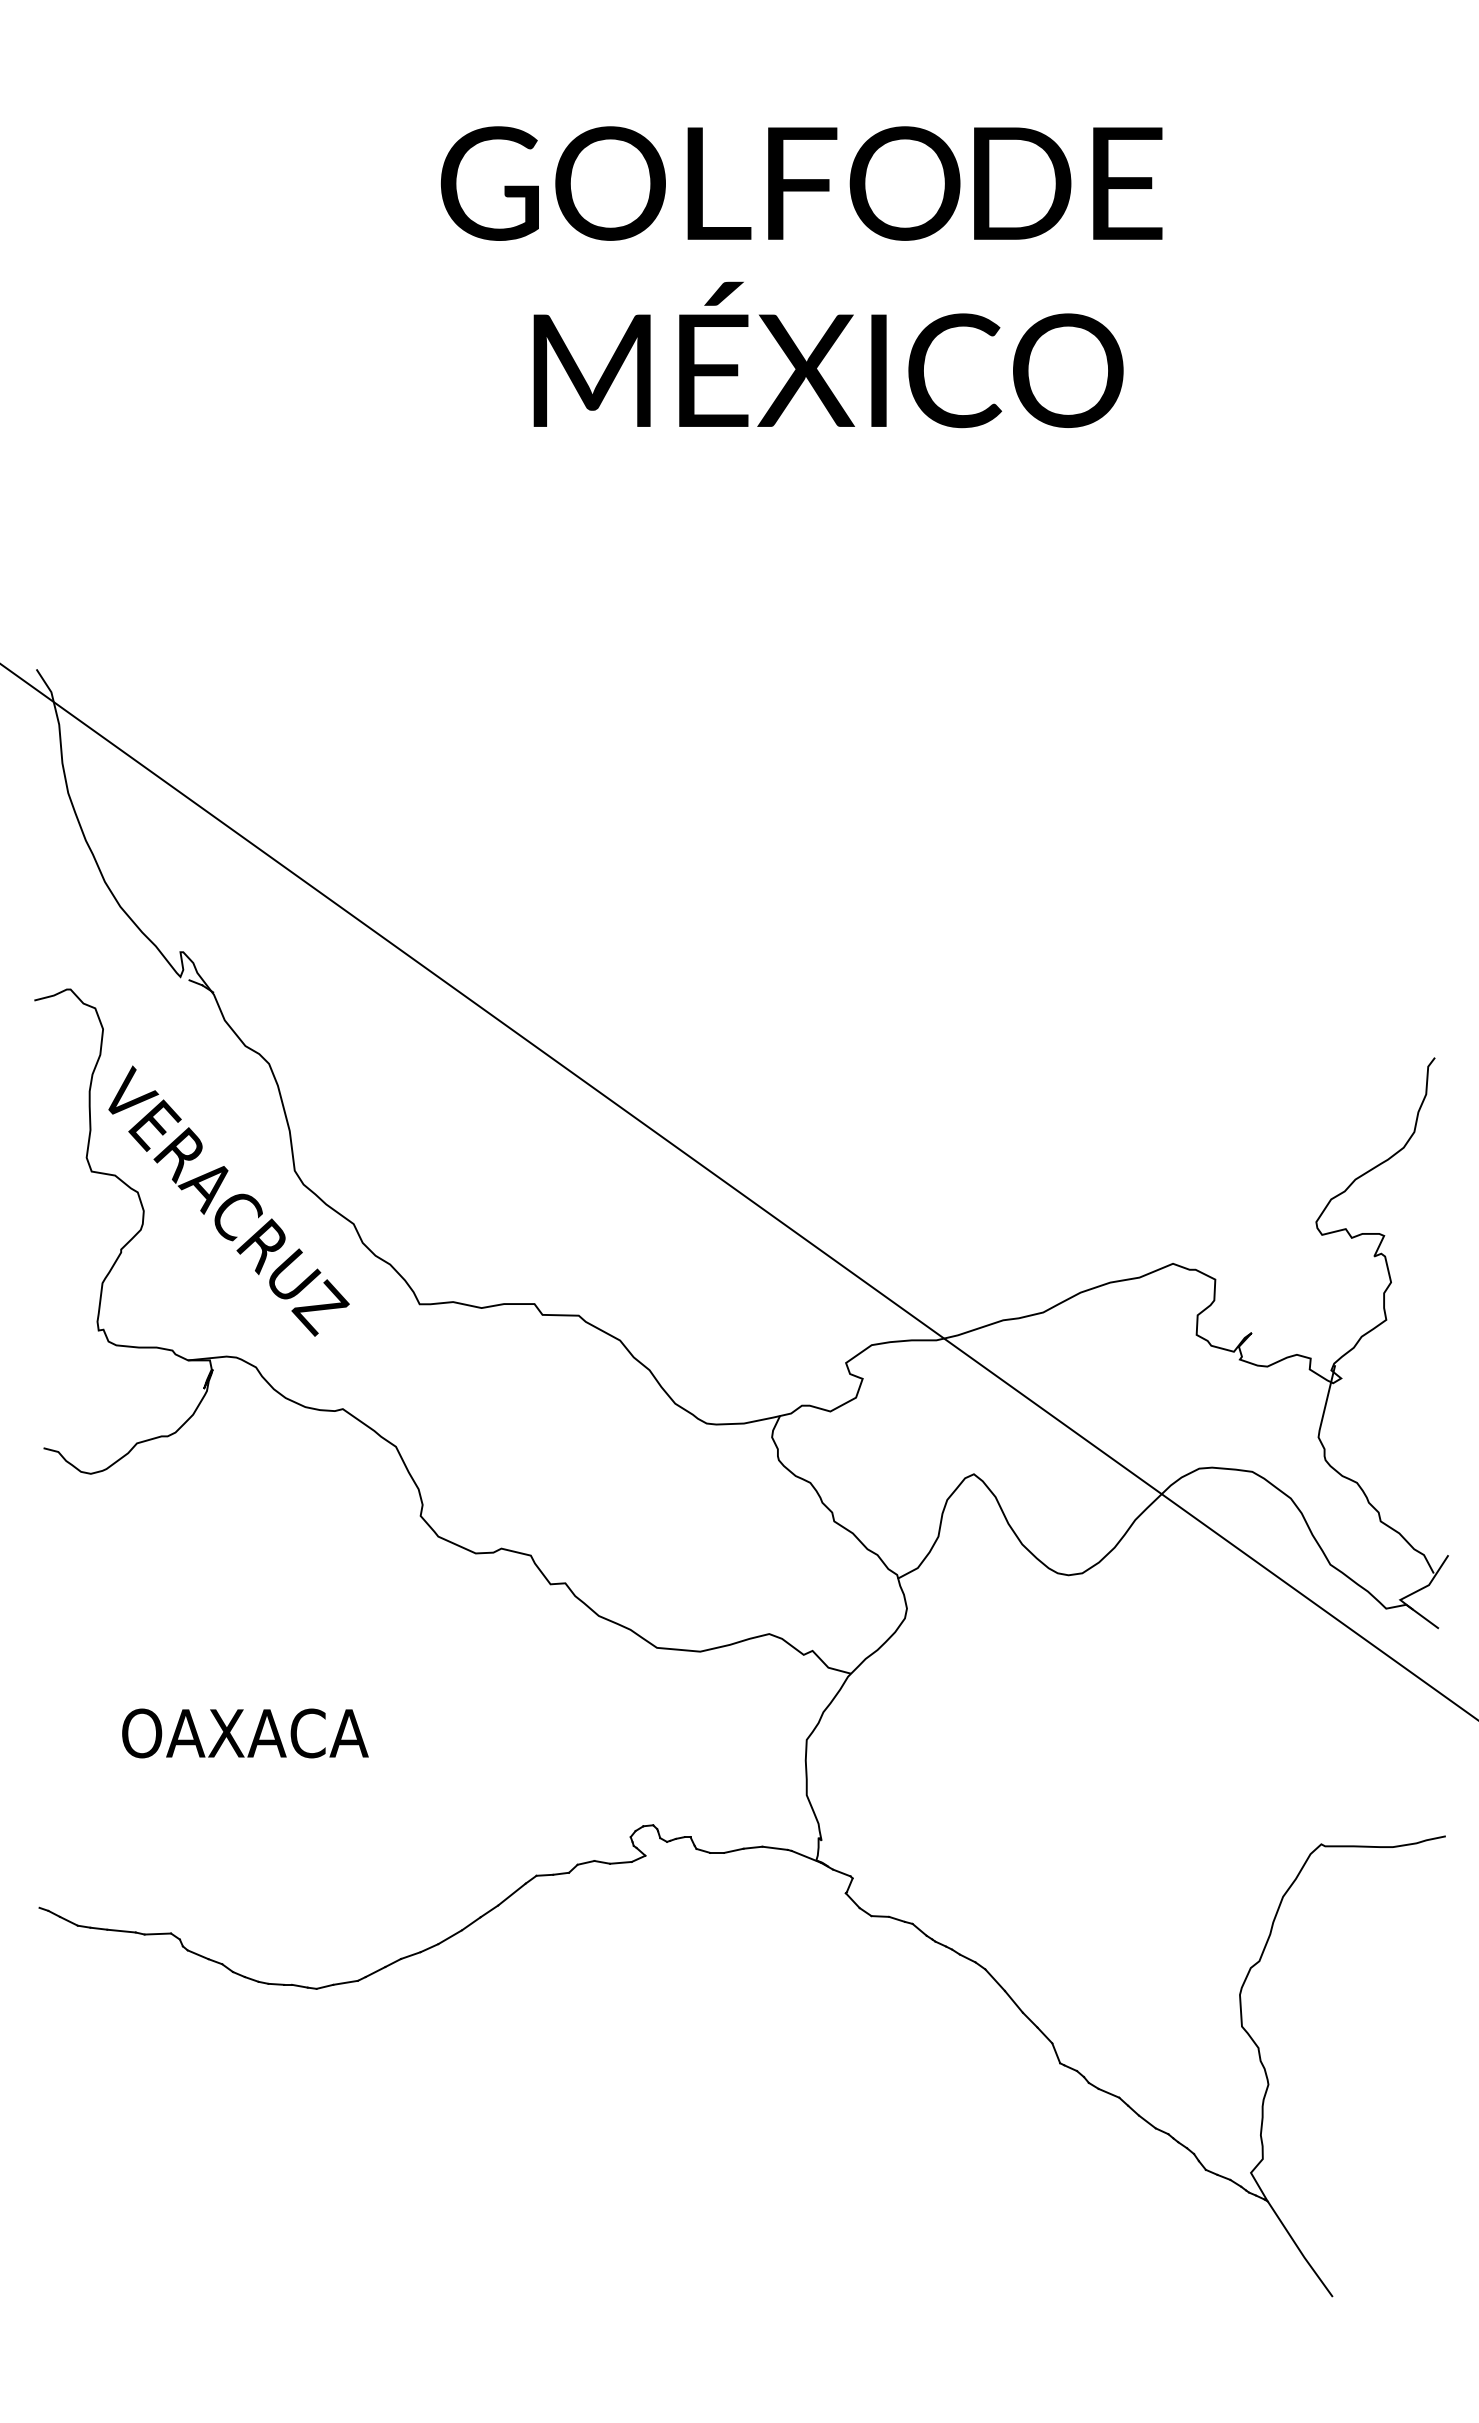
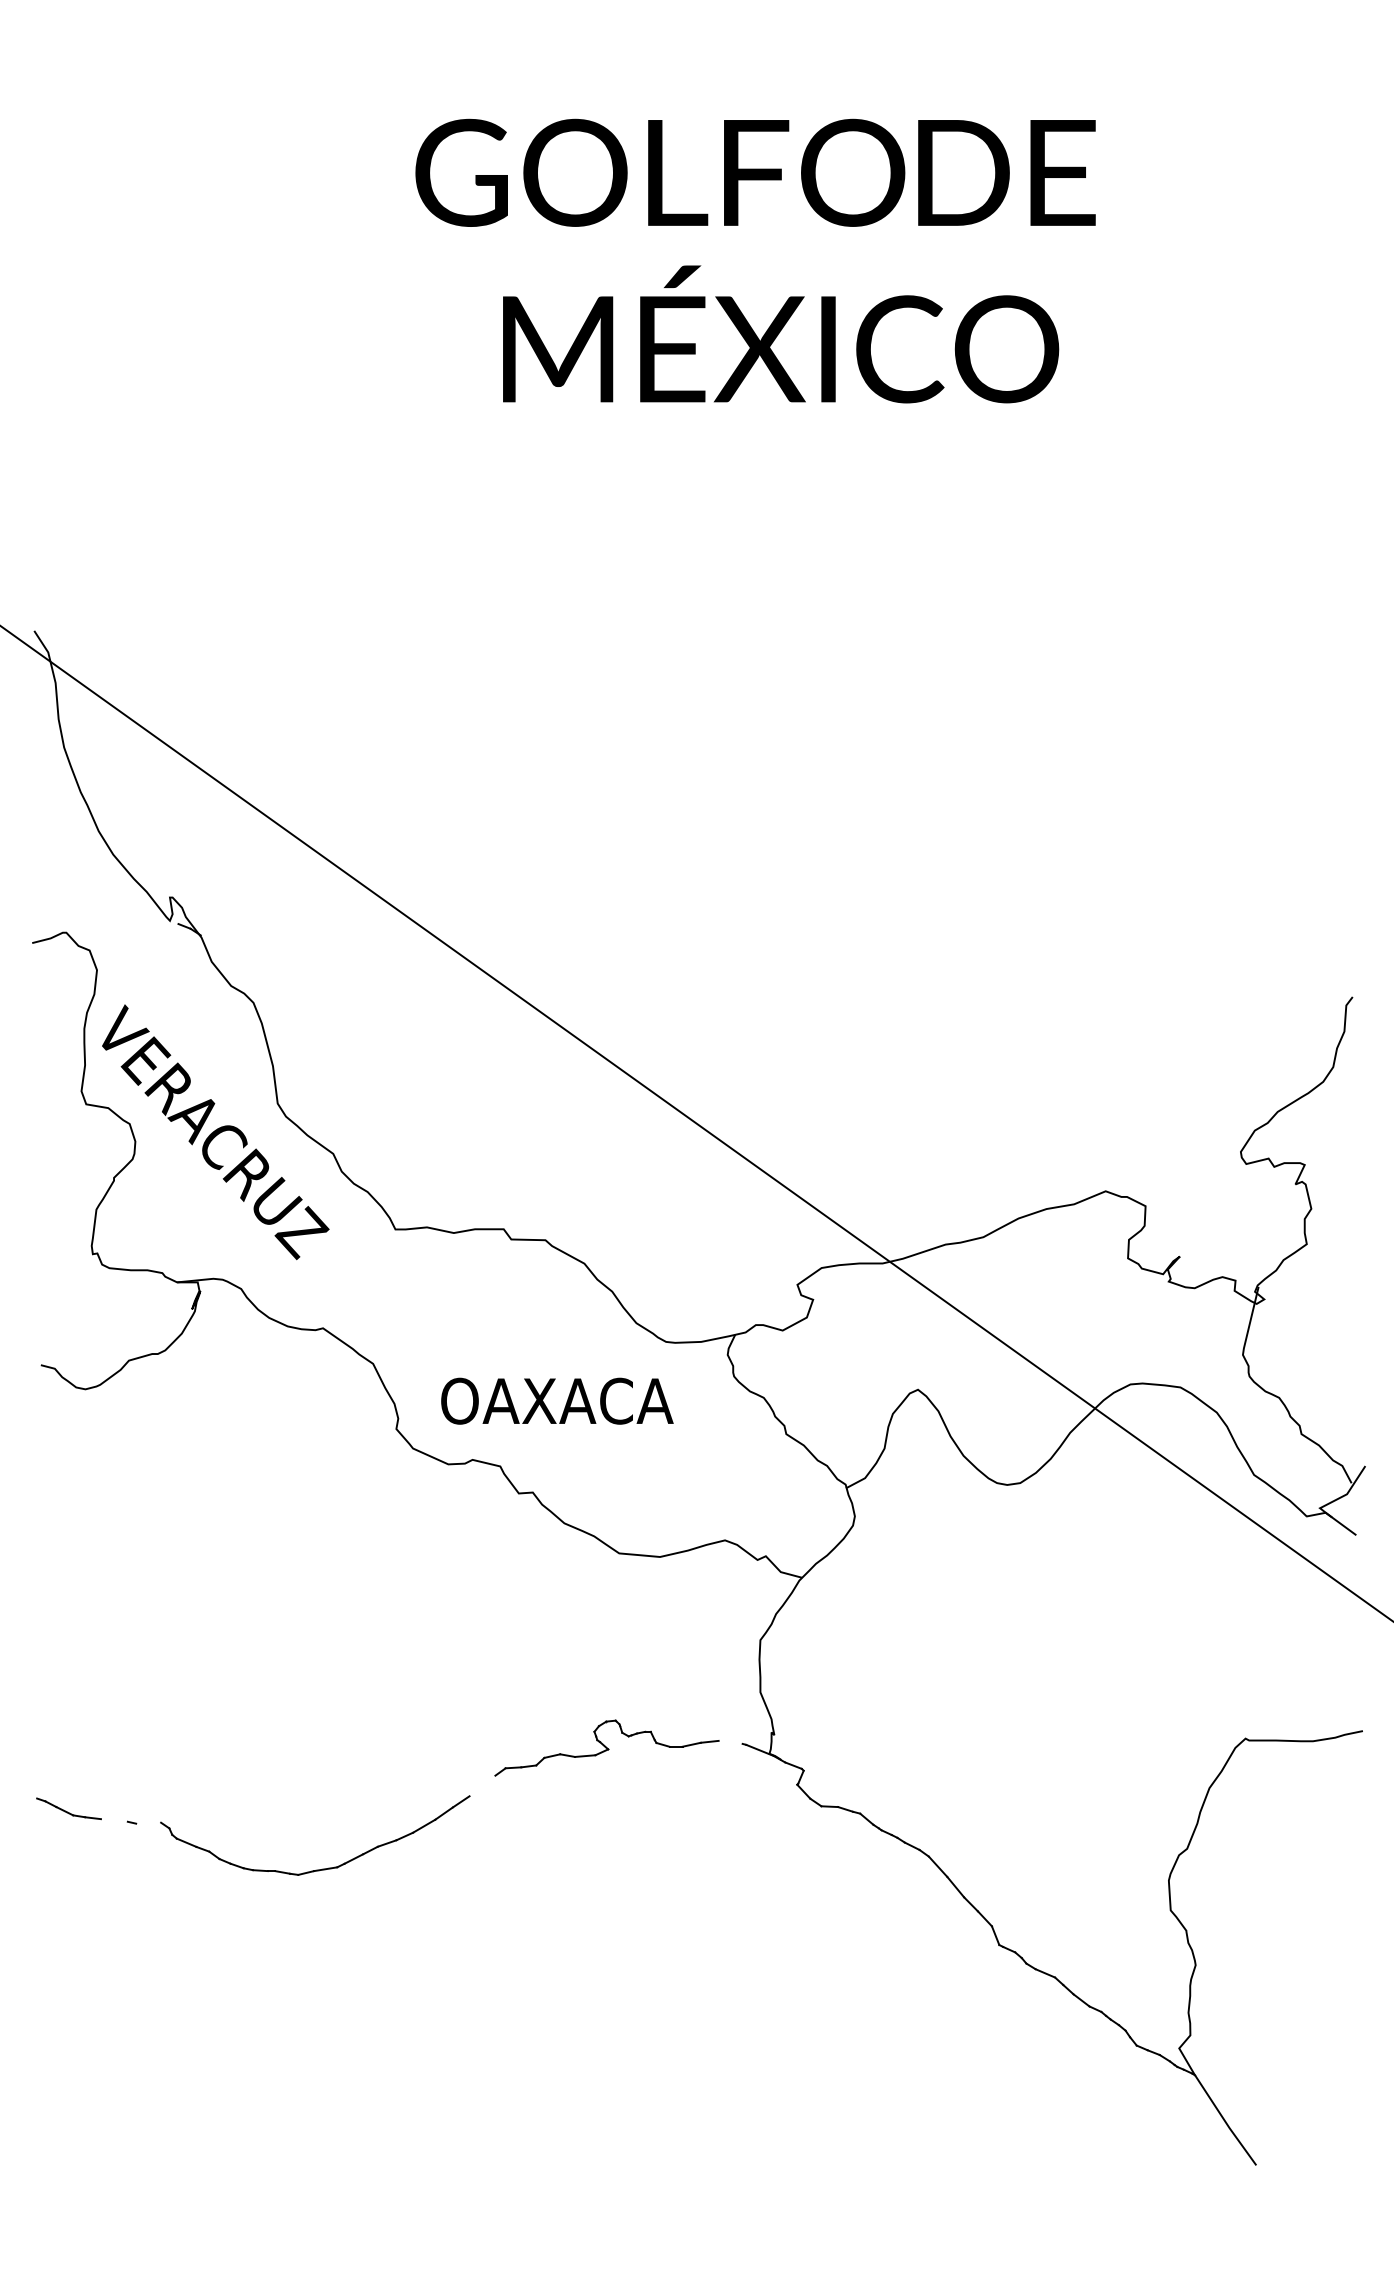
text: (245, 1733) -> (557, 1401), moved
line: (774, 1847) -> (729, 1741), removed
line: (511, 1894) -> (482, 1785), removed
line: (121, 1930) -> (114, 1819), removed
line: (157, 1933) -> (148, 1822), removed

